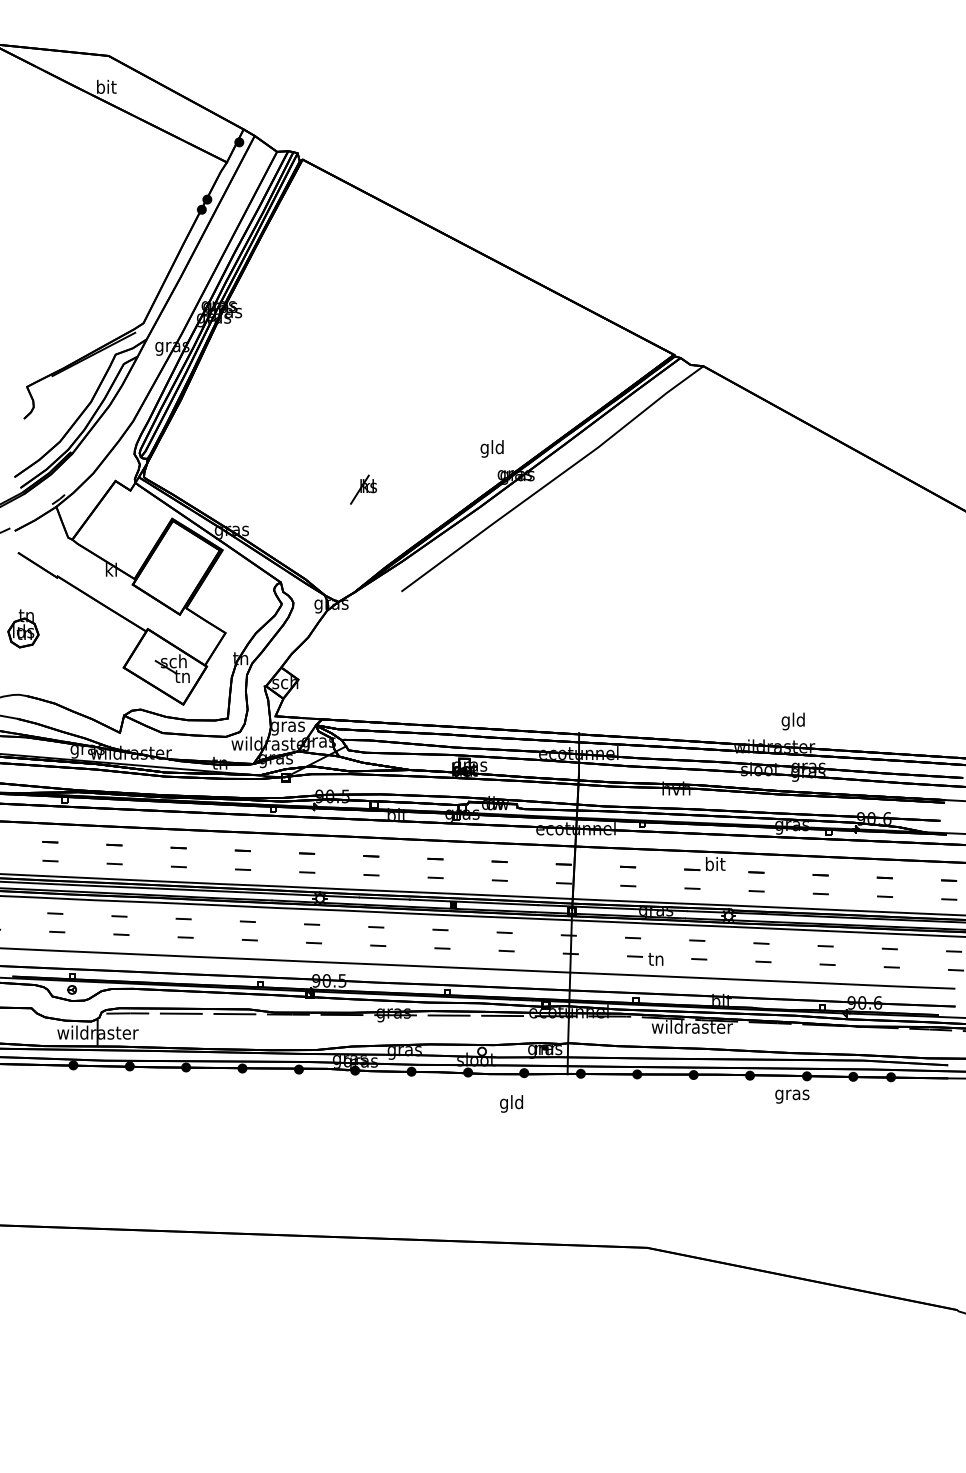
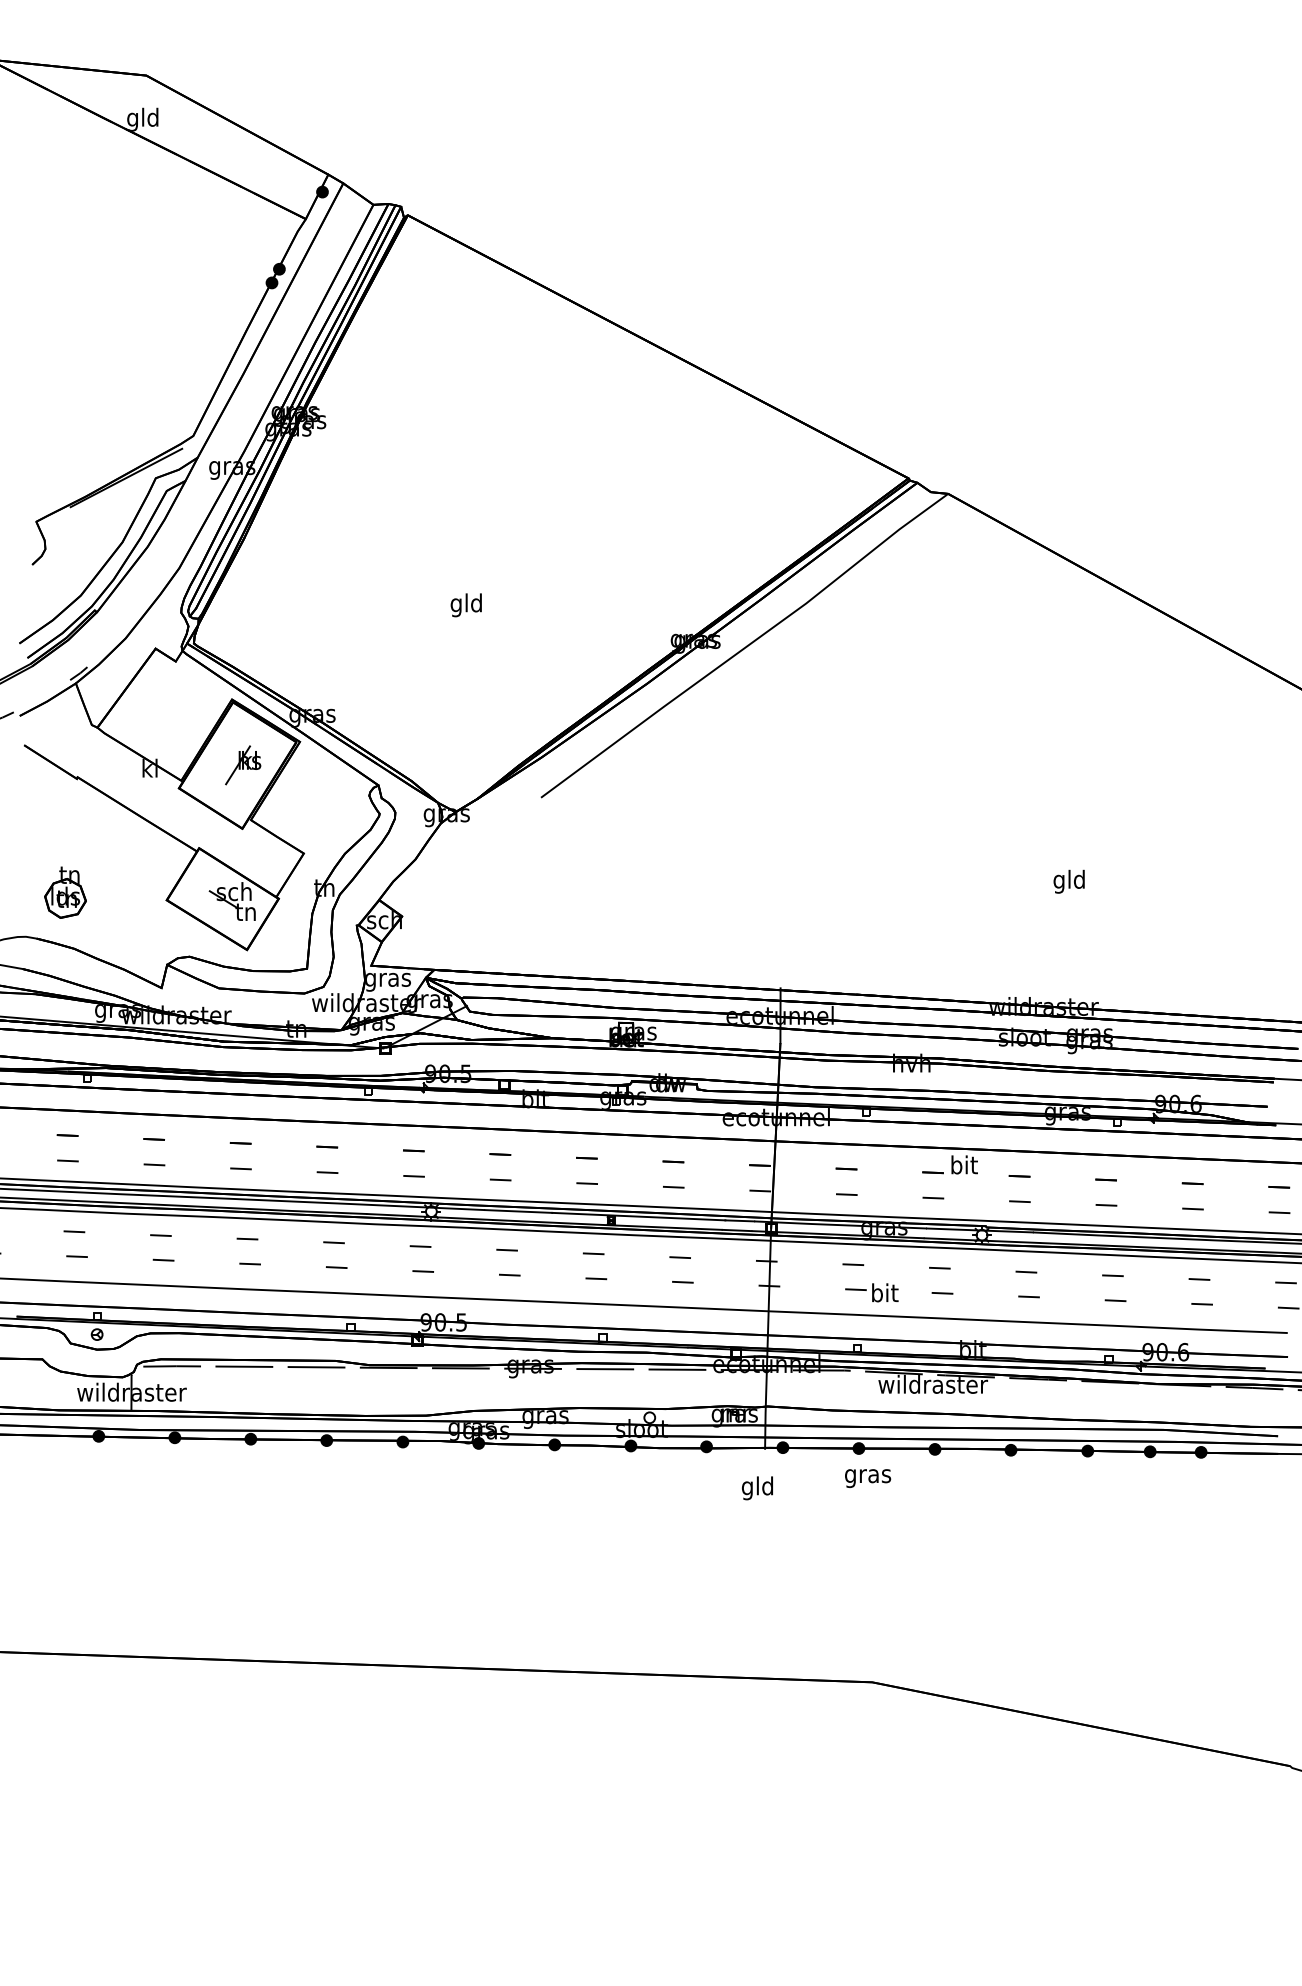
text: (105, 88) -> (142, 119), bit -> gld
text: (491, 449) -> (465, 605), moved
part: (363, 489) -> (243, 765), moved
part: (23, 628) -> (65, 892), moved
text: (792, 721) -> (1068, 881), moved
text: (656, 958) -> (885, 1292), tn -> bit
text: (792, 1096) -> (868, 1478), moved
text: (511, 1104) -> (757, 1488), moved

